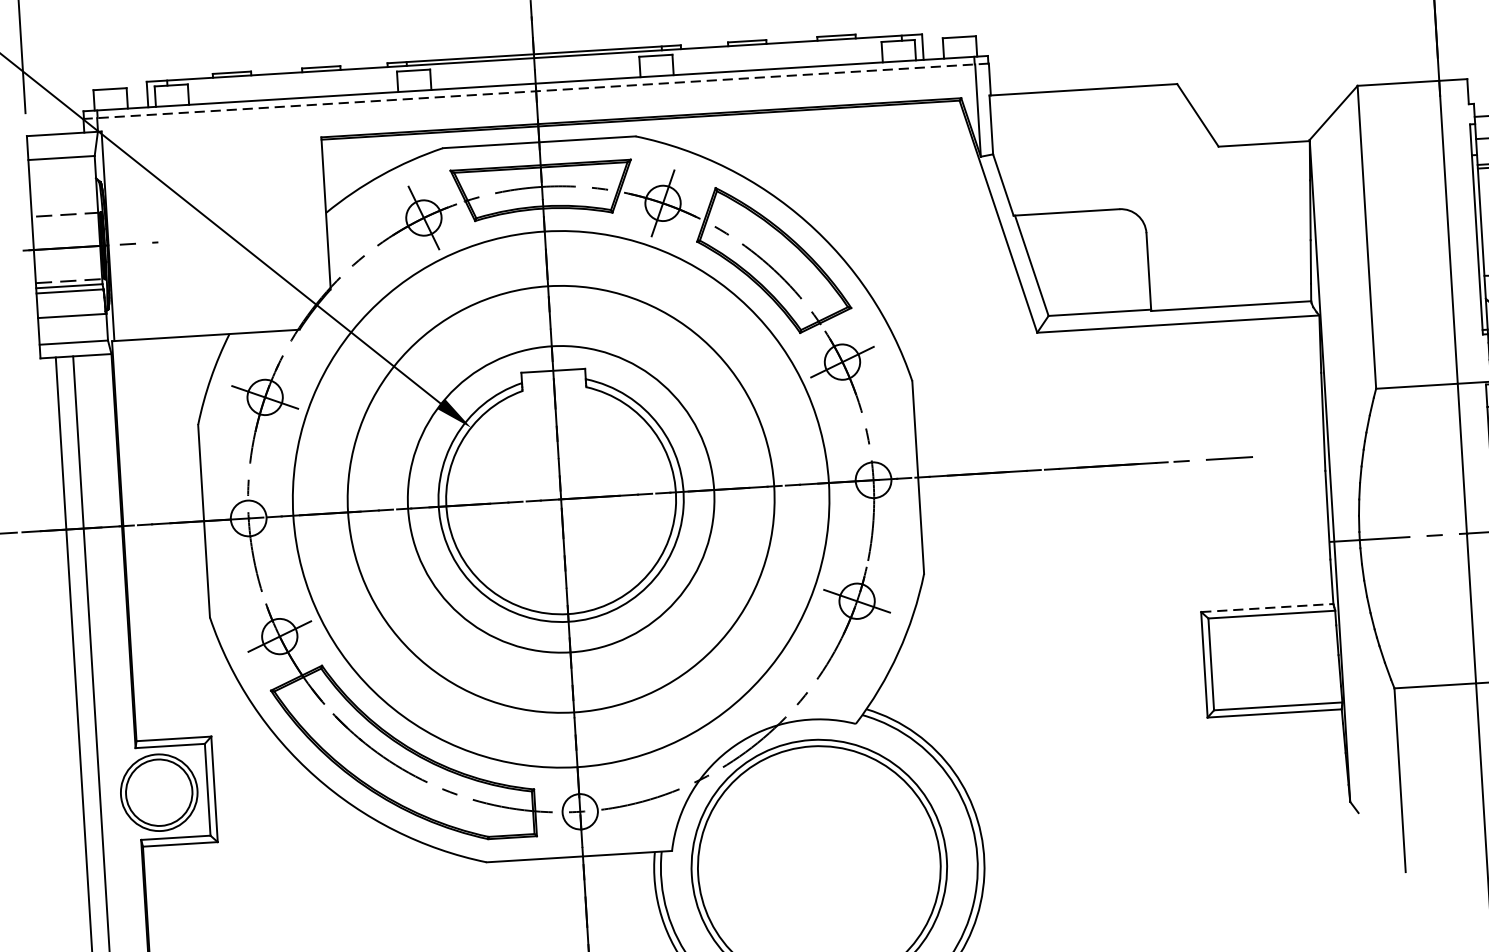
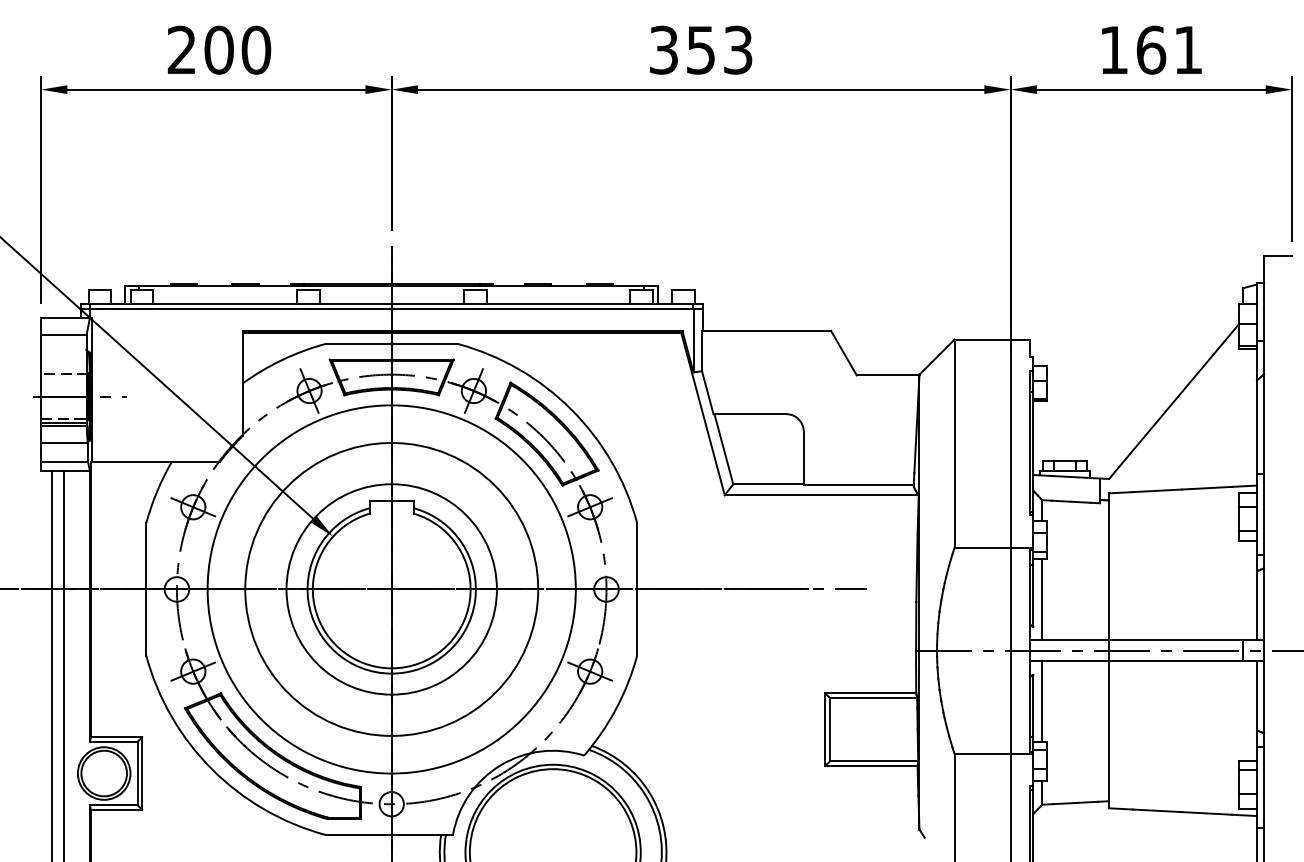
line: (535, 90) -> (391, 308), dashed -> solid
line: (1268, 608) -> (871, 693), dashed -> solid

